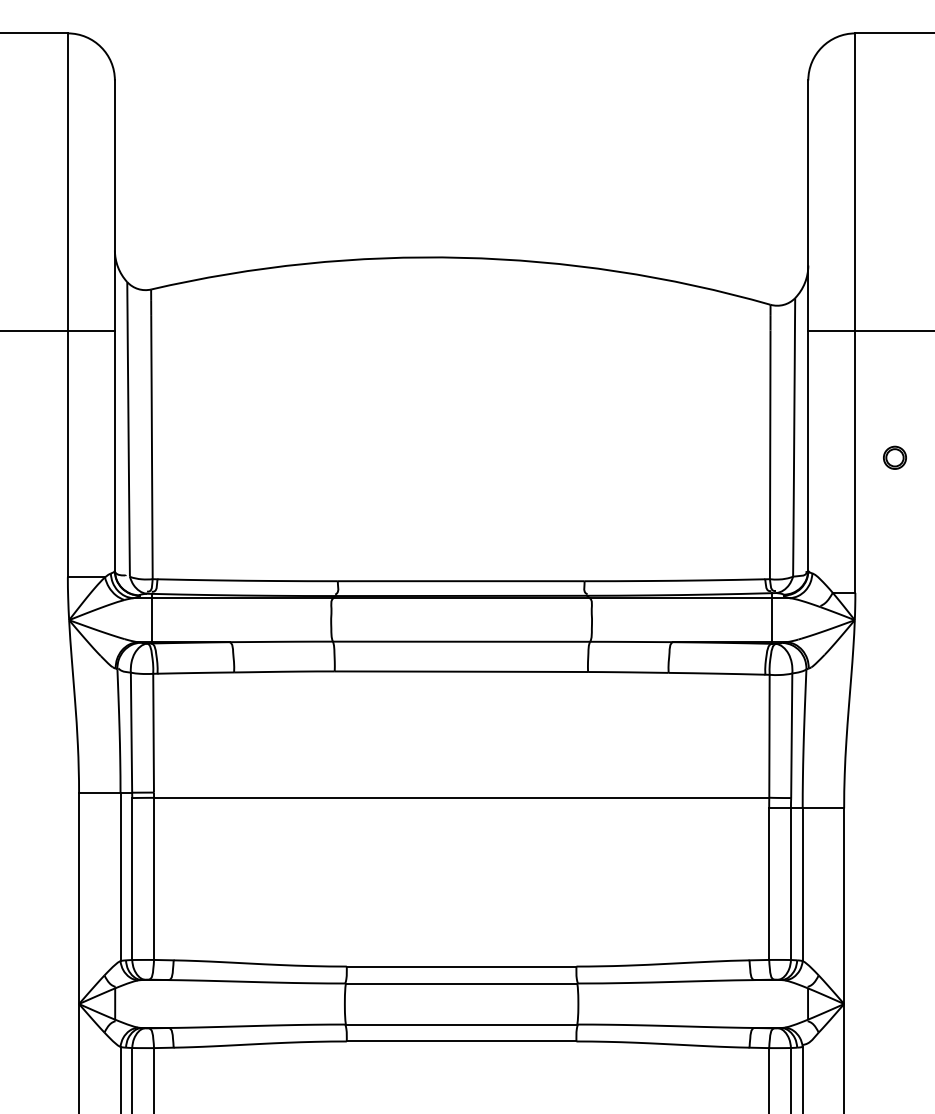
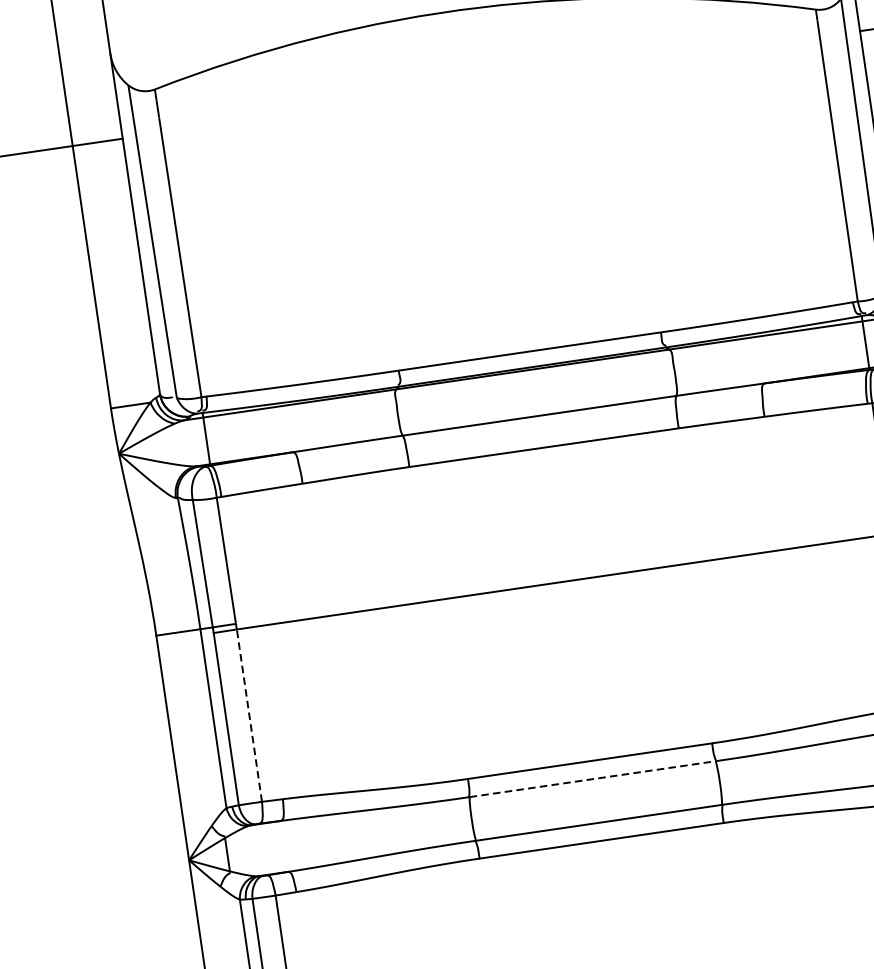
line: (154, 878) -> (249, 715), solid -> dashed
line: (461, 983) -> (592, 779), solid -> dashed

